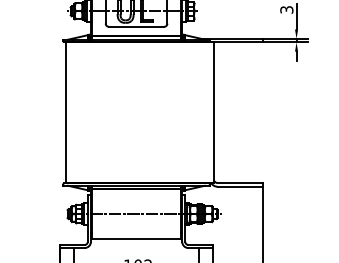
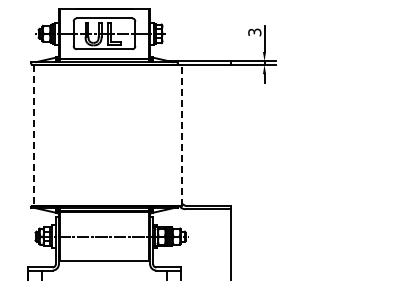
line: (214, 112) -> (182, 134), solid -> dashed
line: (66, 113) -> (34, 135), solid -> dashed

